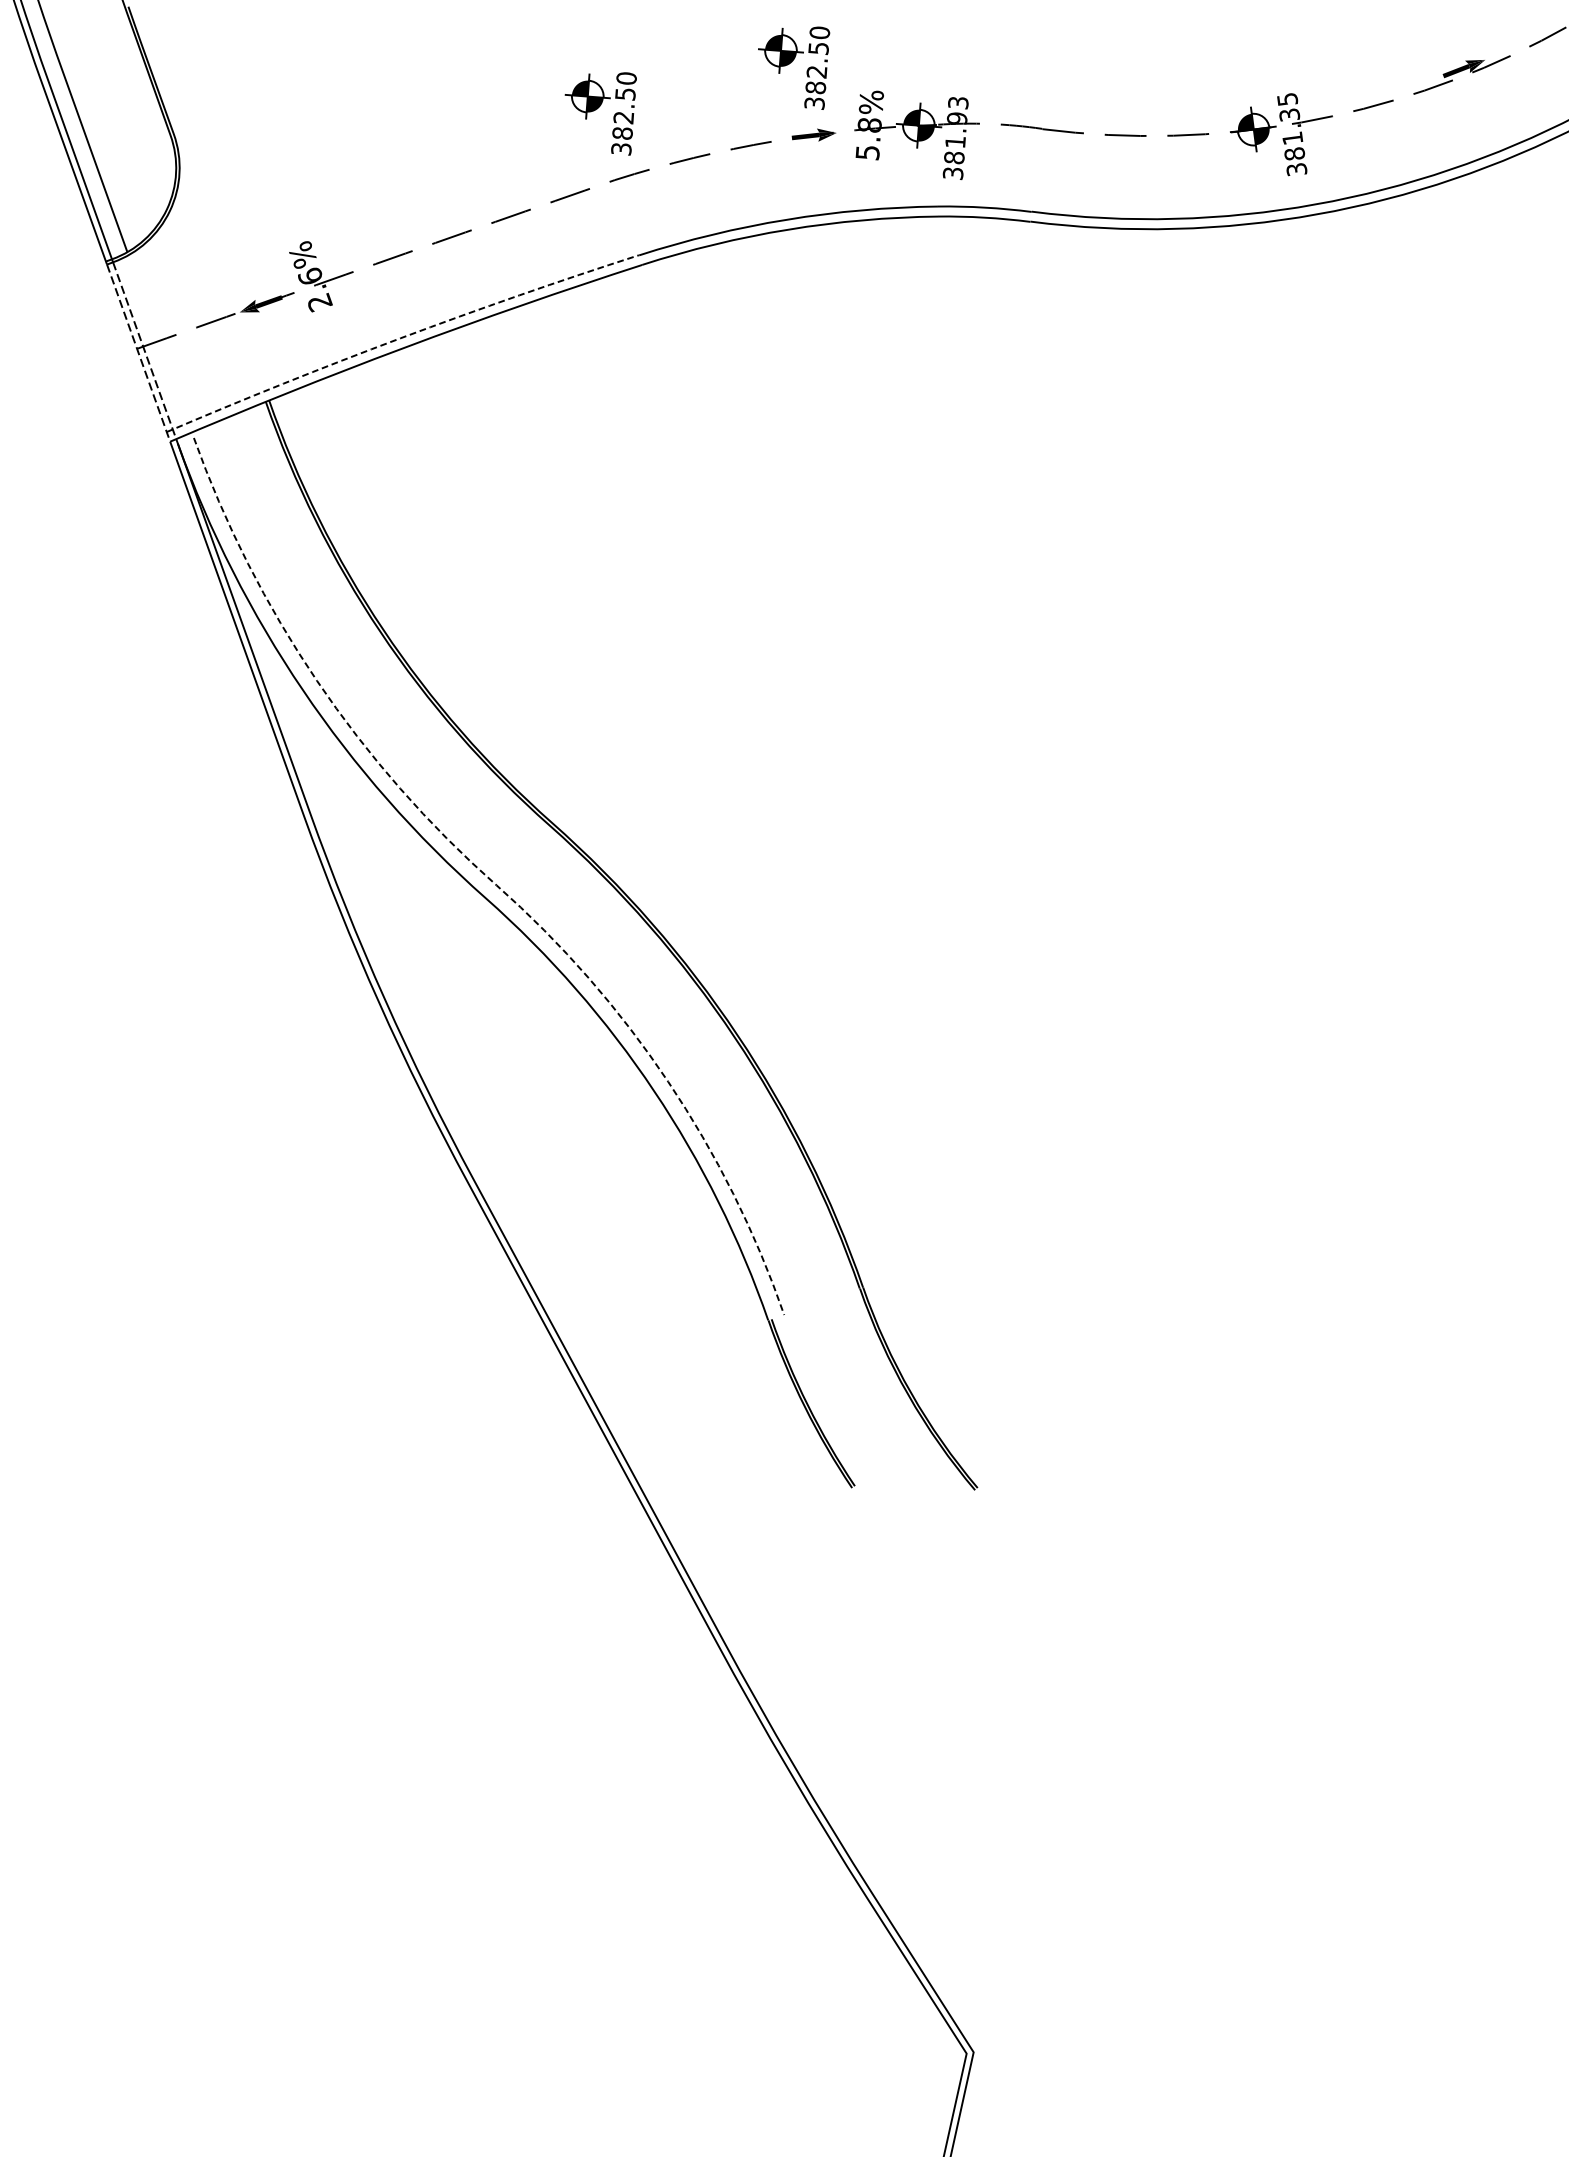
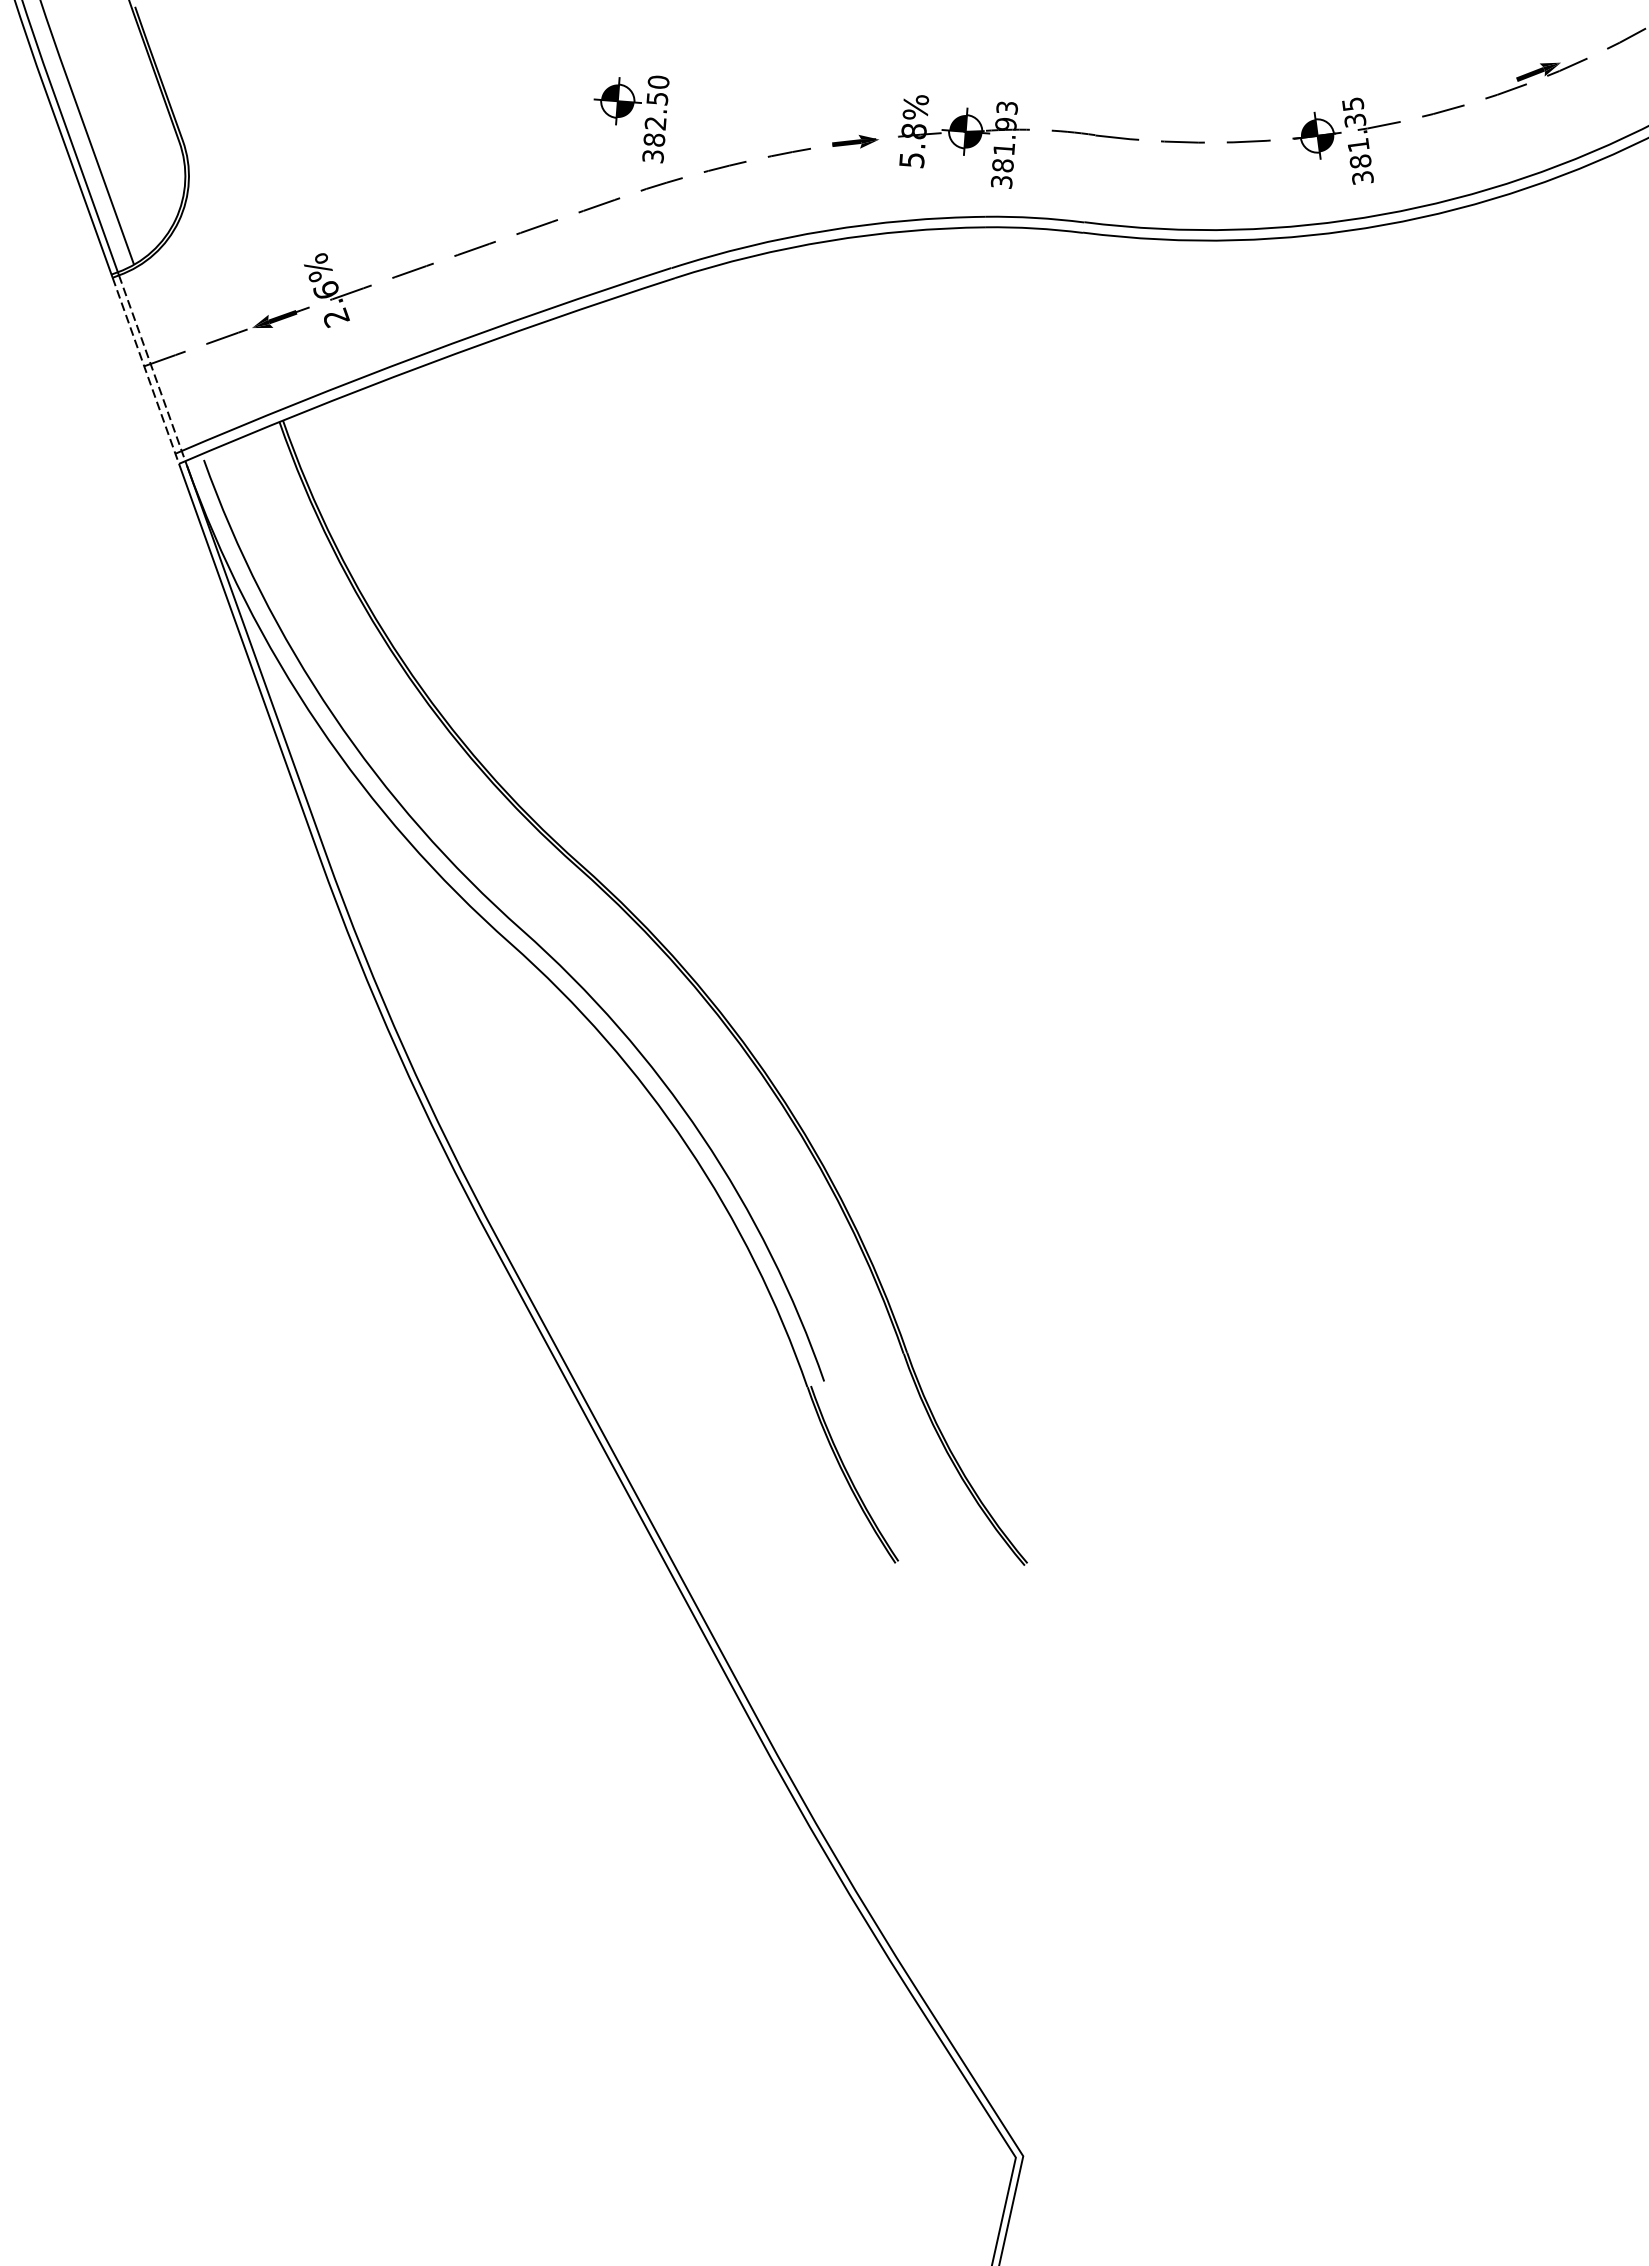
part: (794, 68) -> (834, 71), removed
line: (400, 338) -> (421, 355), dashed -> solid
line: (491, 880) -> (516, 924), dashed -> solid

